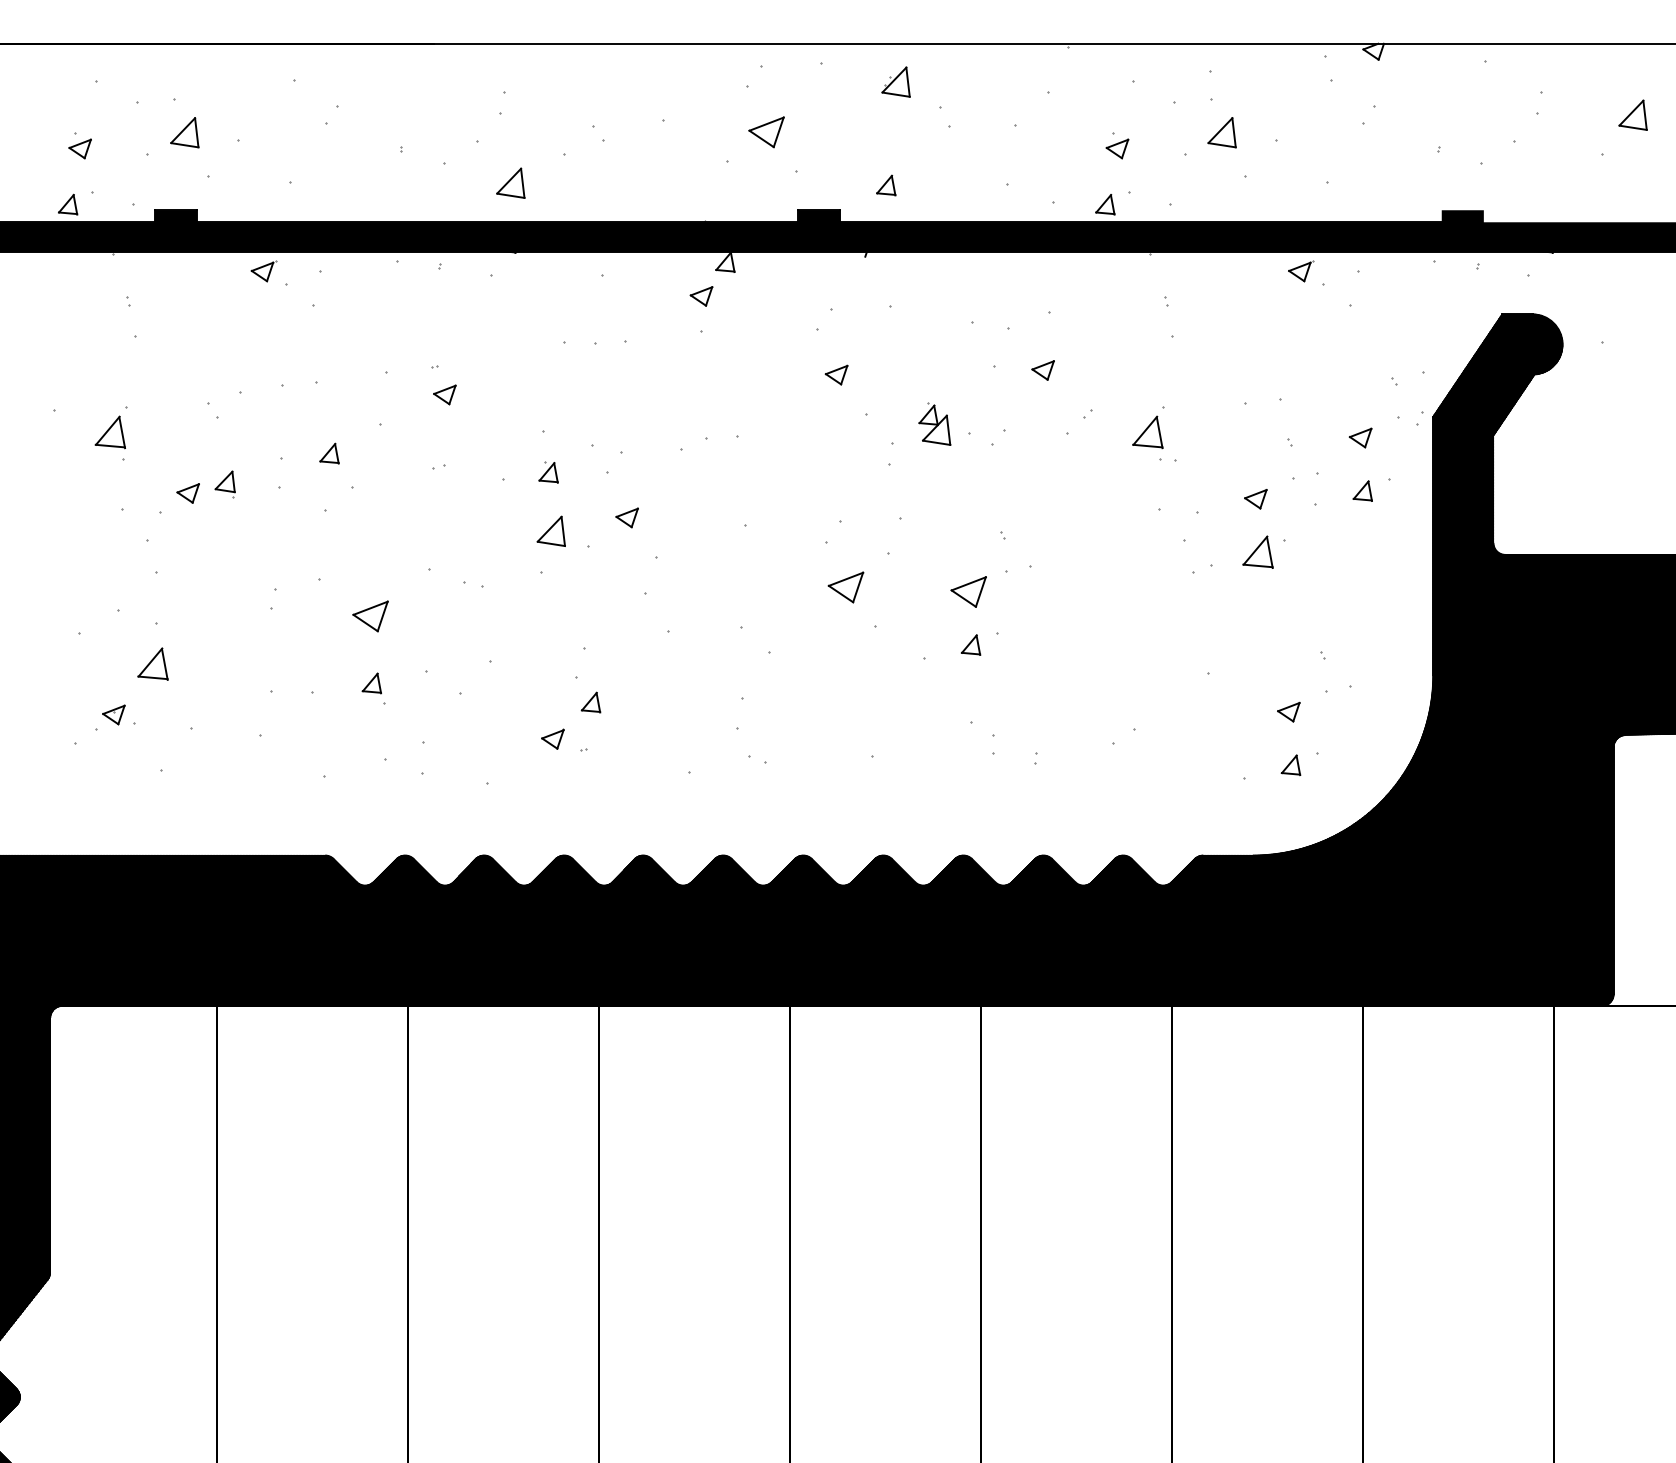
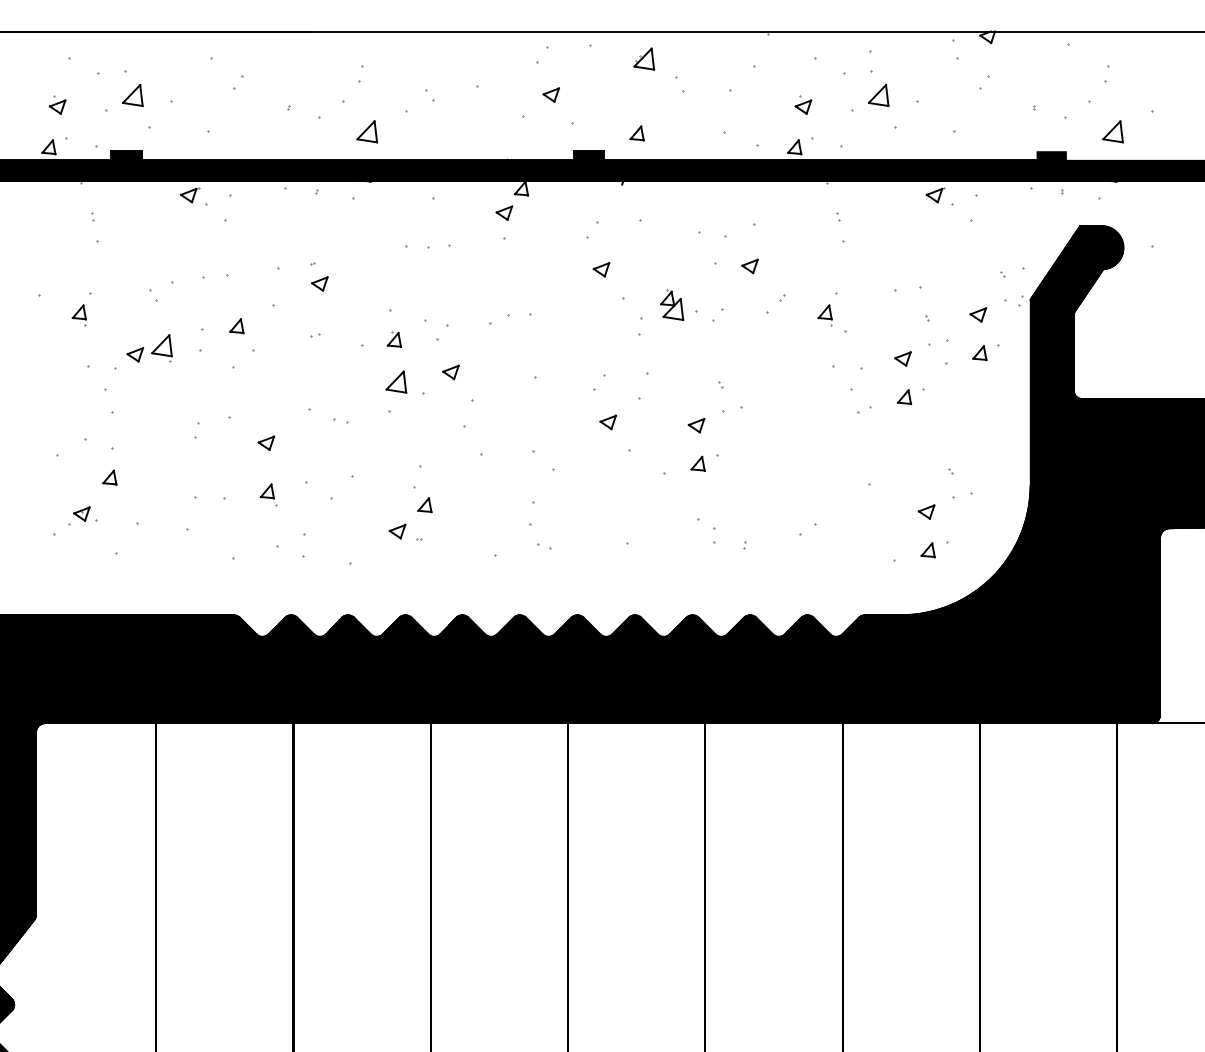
part: (1632, 114) -> (1112, 131), moved
part: (766, 131) -> (551, 94), size x0.62
part: (110, 437) -> (79, 314), size x0.62
part: (1147, 437) -> (825, 314), size x0.62
part: (224, 484) -> (161, 348), size x1.43
part: (1257, 552) -> (904, 397), size x0.62
part: (845, 587) -> (607, 422), size x0.62
part: (968, 591) -> (696, 425), size x0.62
part: (370, 616) -> (266, 443), size x0.62
part: (152, 664) -> (109, 477), size x0.62

